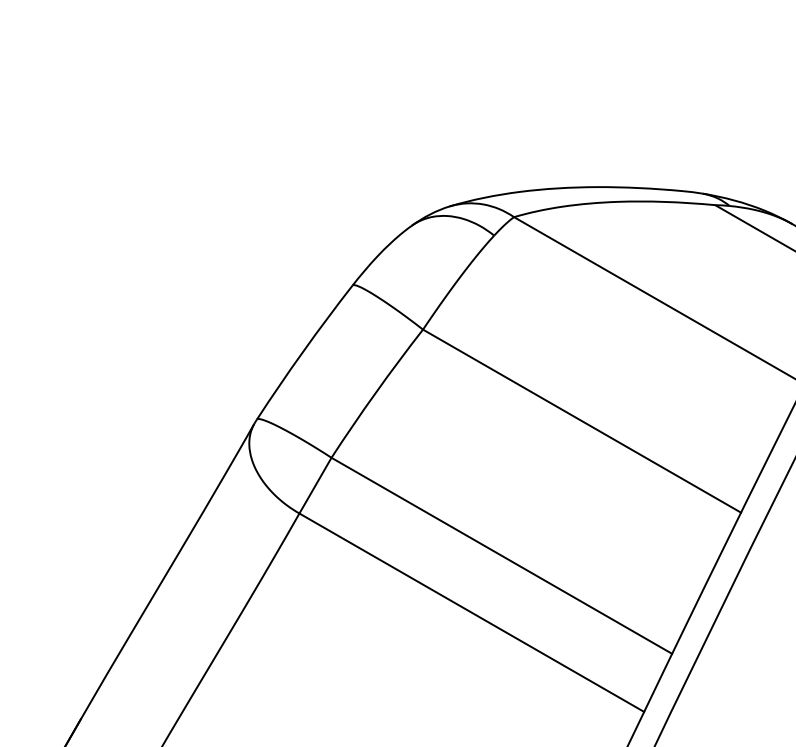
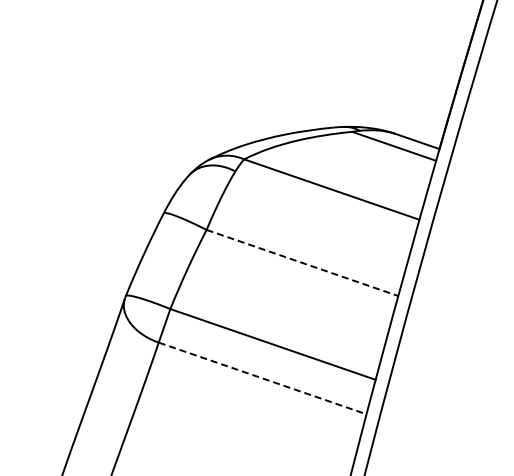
line: (581, 422) -> (302, 263), solid -> dashed
line: (471, 612) -> (262, 378), solid -> dashed

